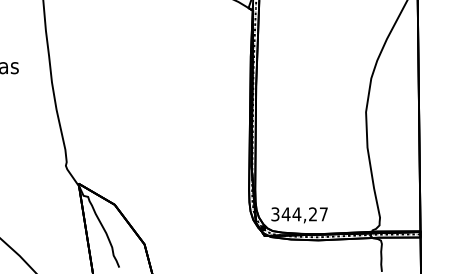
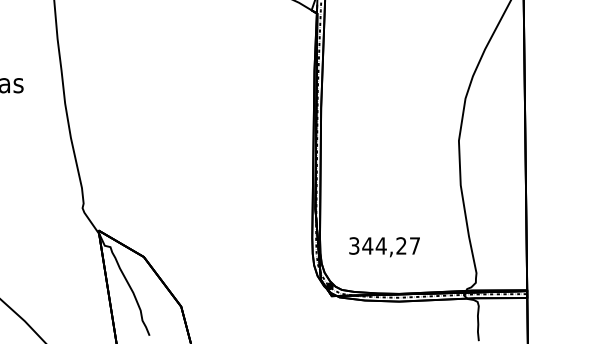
text: (299, 215) -> (384, 247), moved

